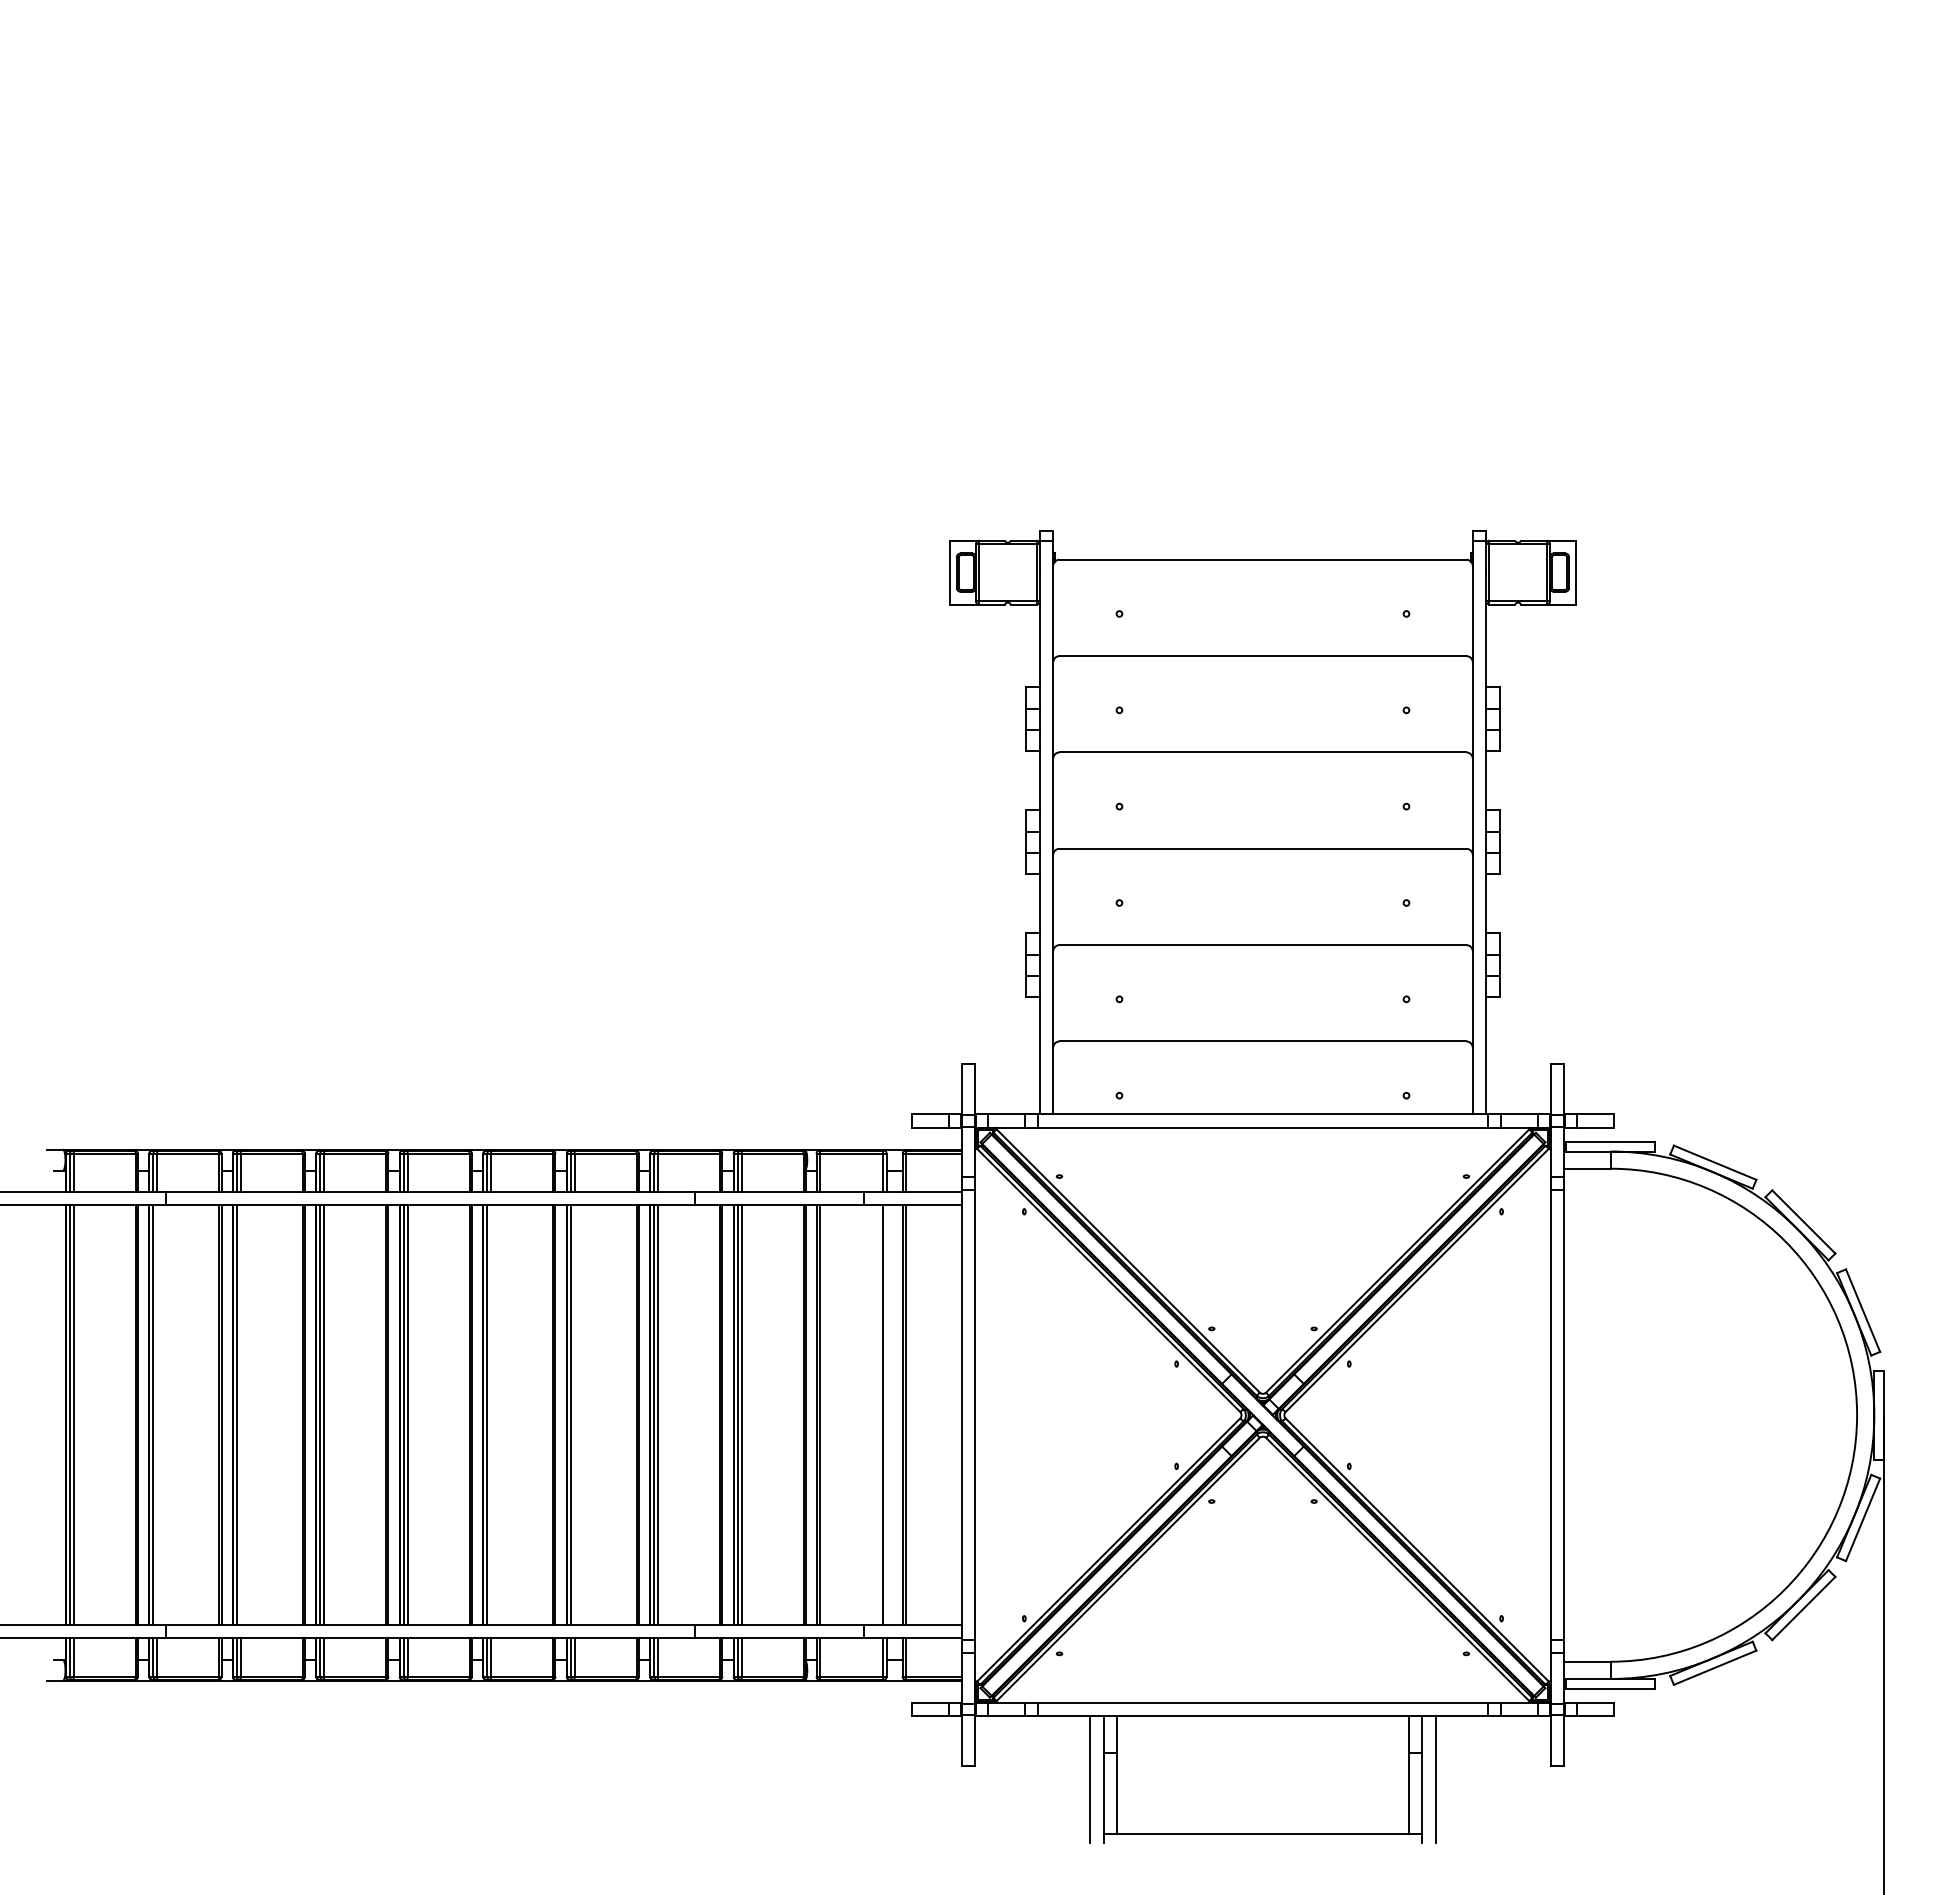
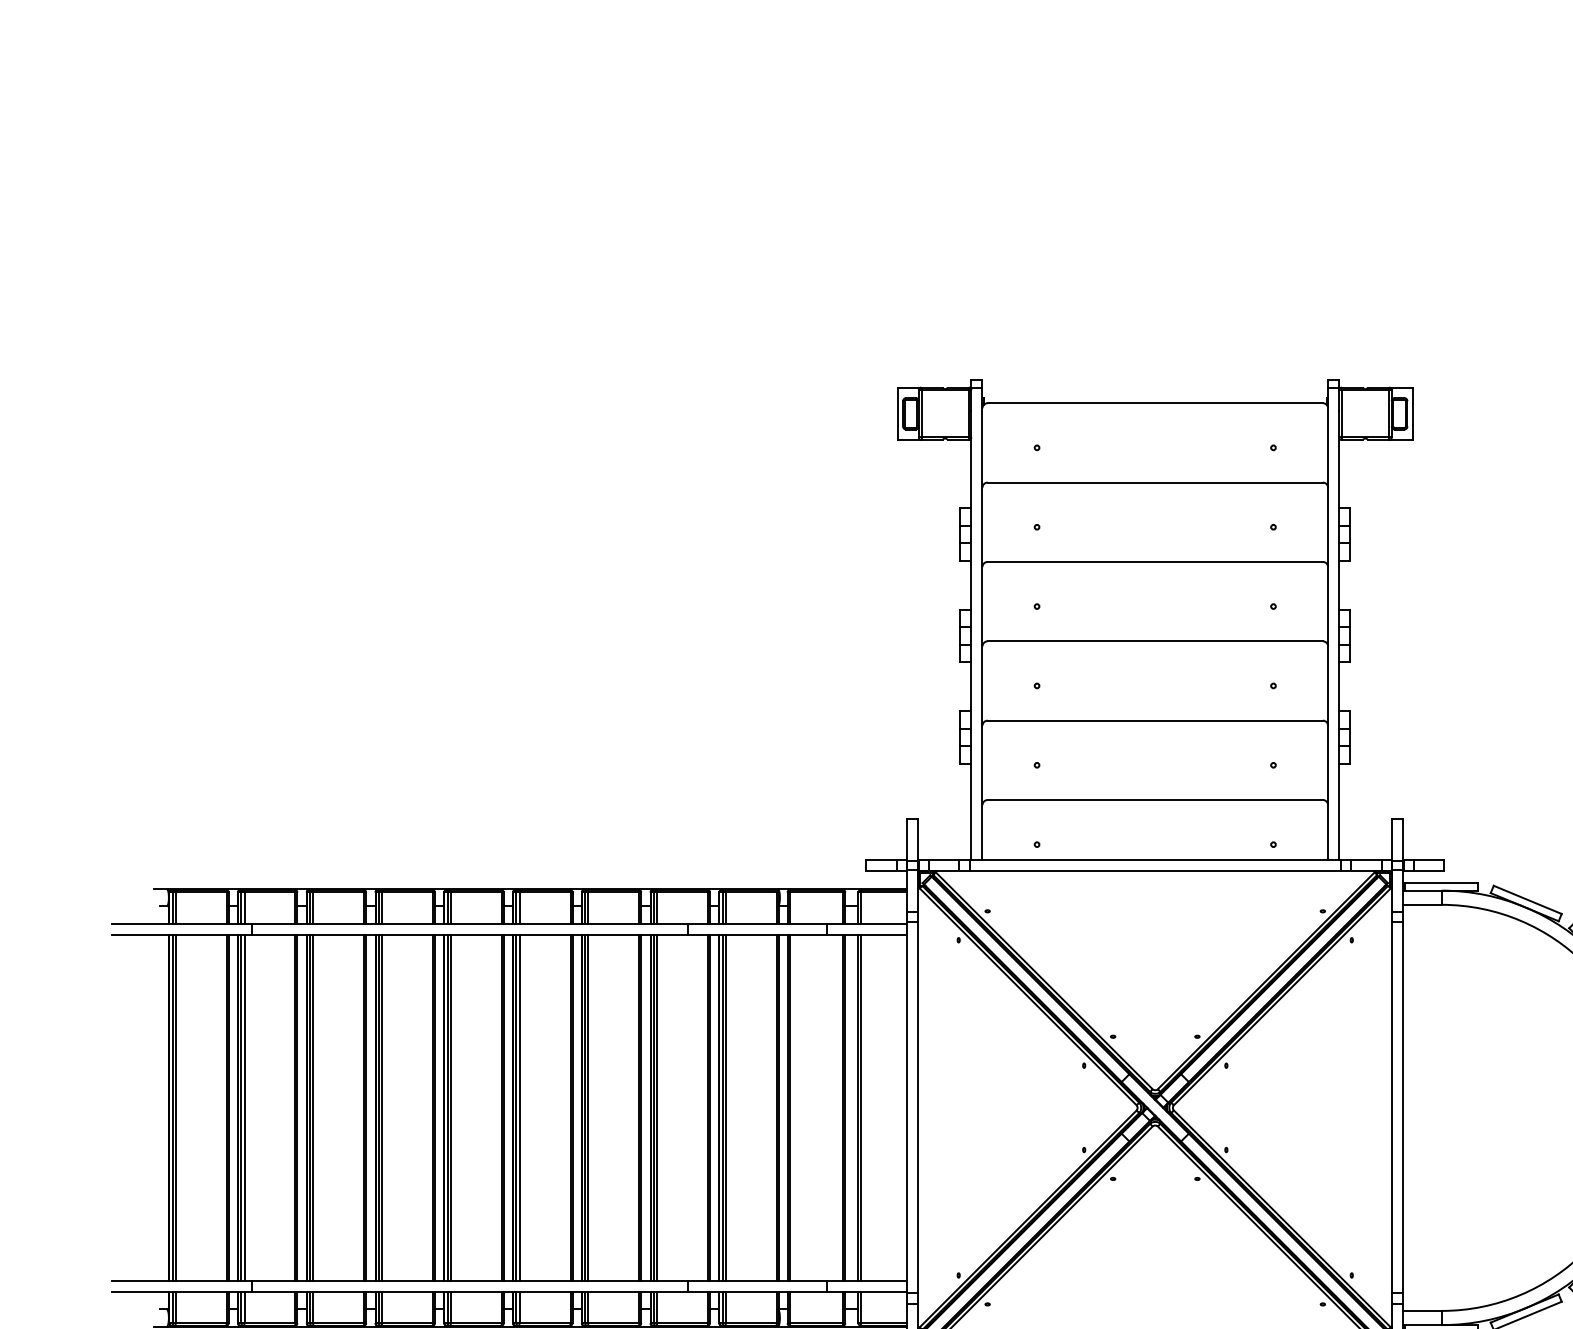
line: (157, 1415) -> (244, 1108), added
line: (240, 1415) -> (313, 1108), added
line: (491, 1415) -> (519, 1108), added
line: (574, 1415) -> (588, 1108), added
line: (886, 1415) -> (845, 1108), added

